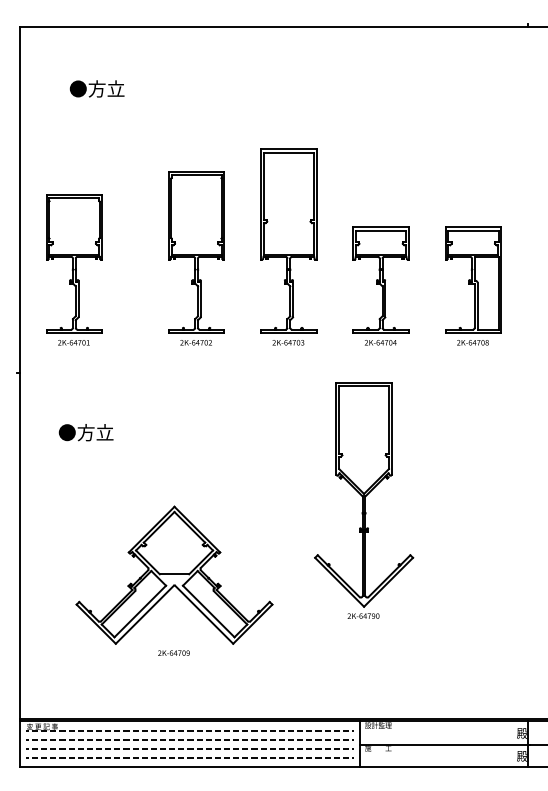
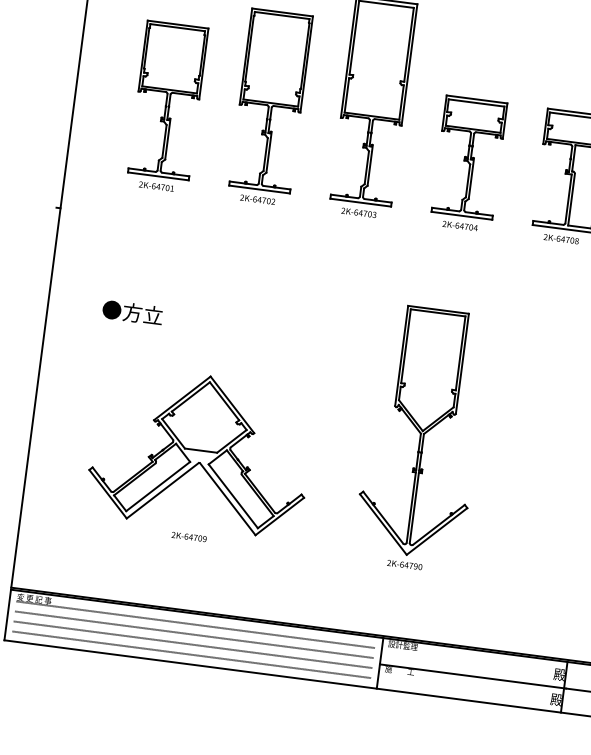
part: (74, 269) -> (167, 106), moved
text: (85, 432) -> (131, 312), moved
part: (364, 500) -> (422, 438), moved

